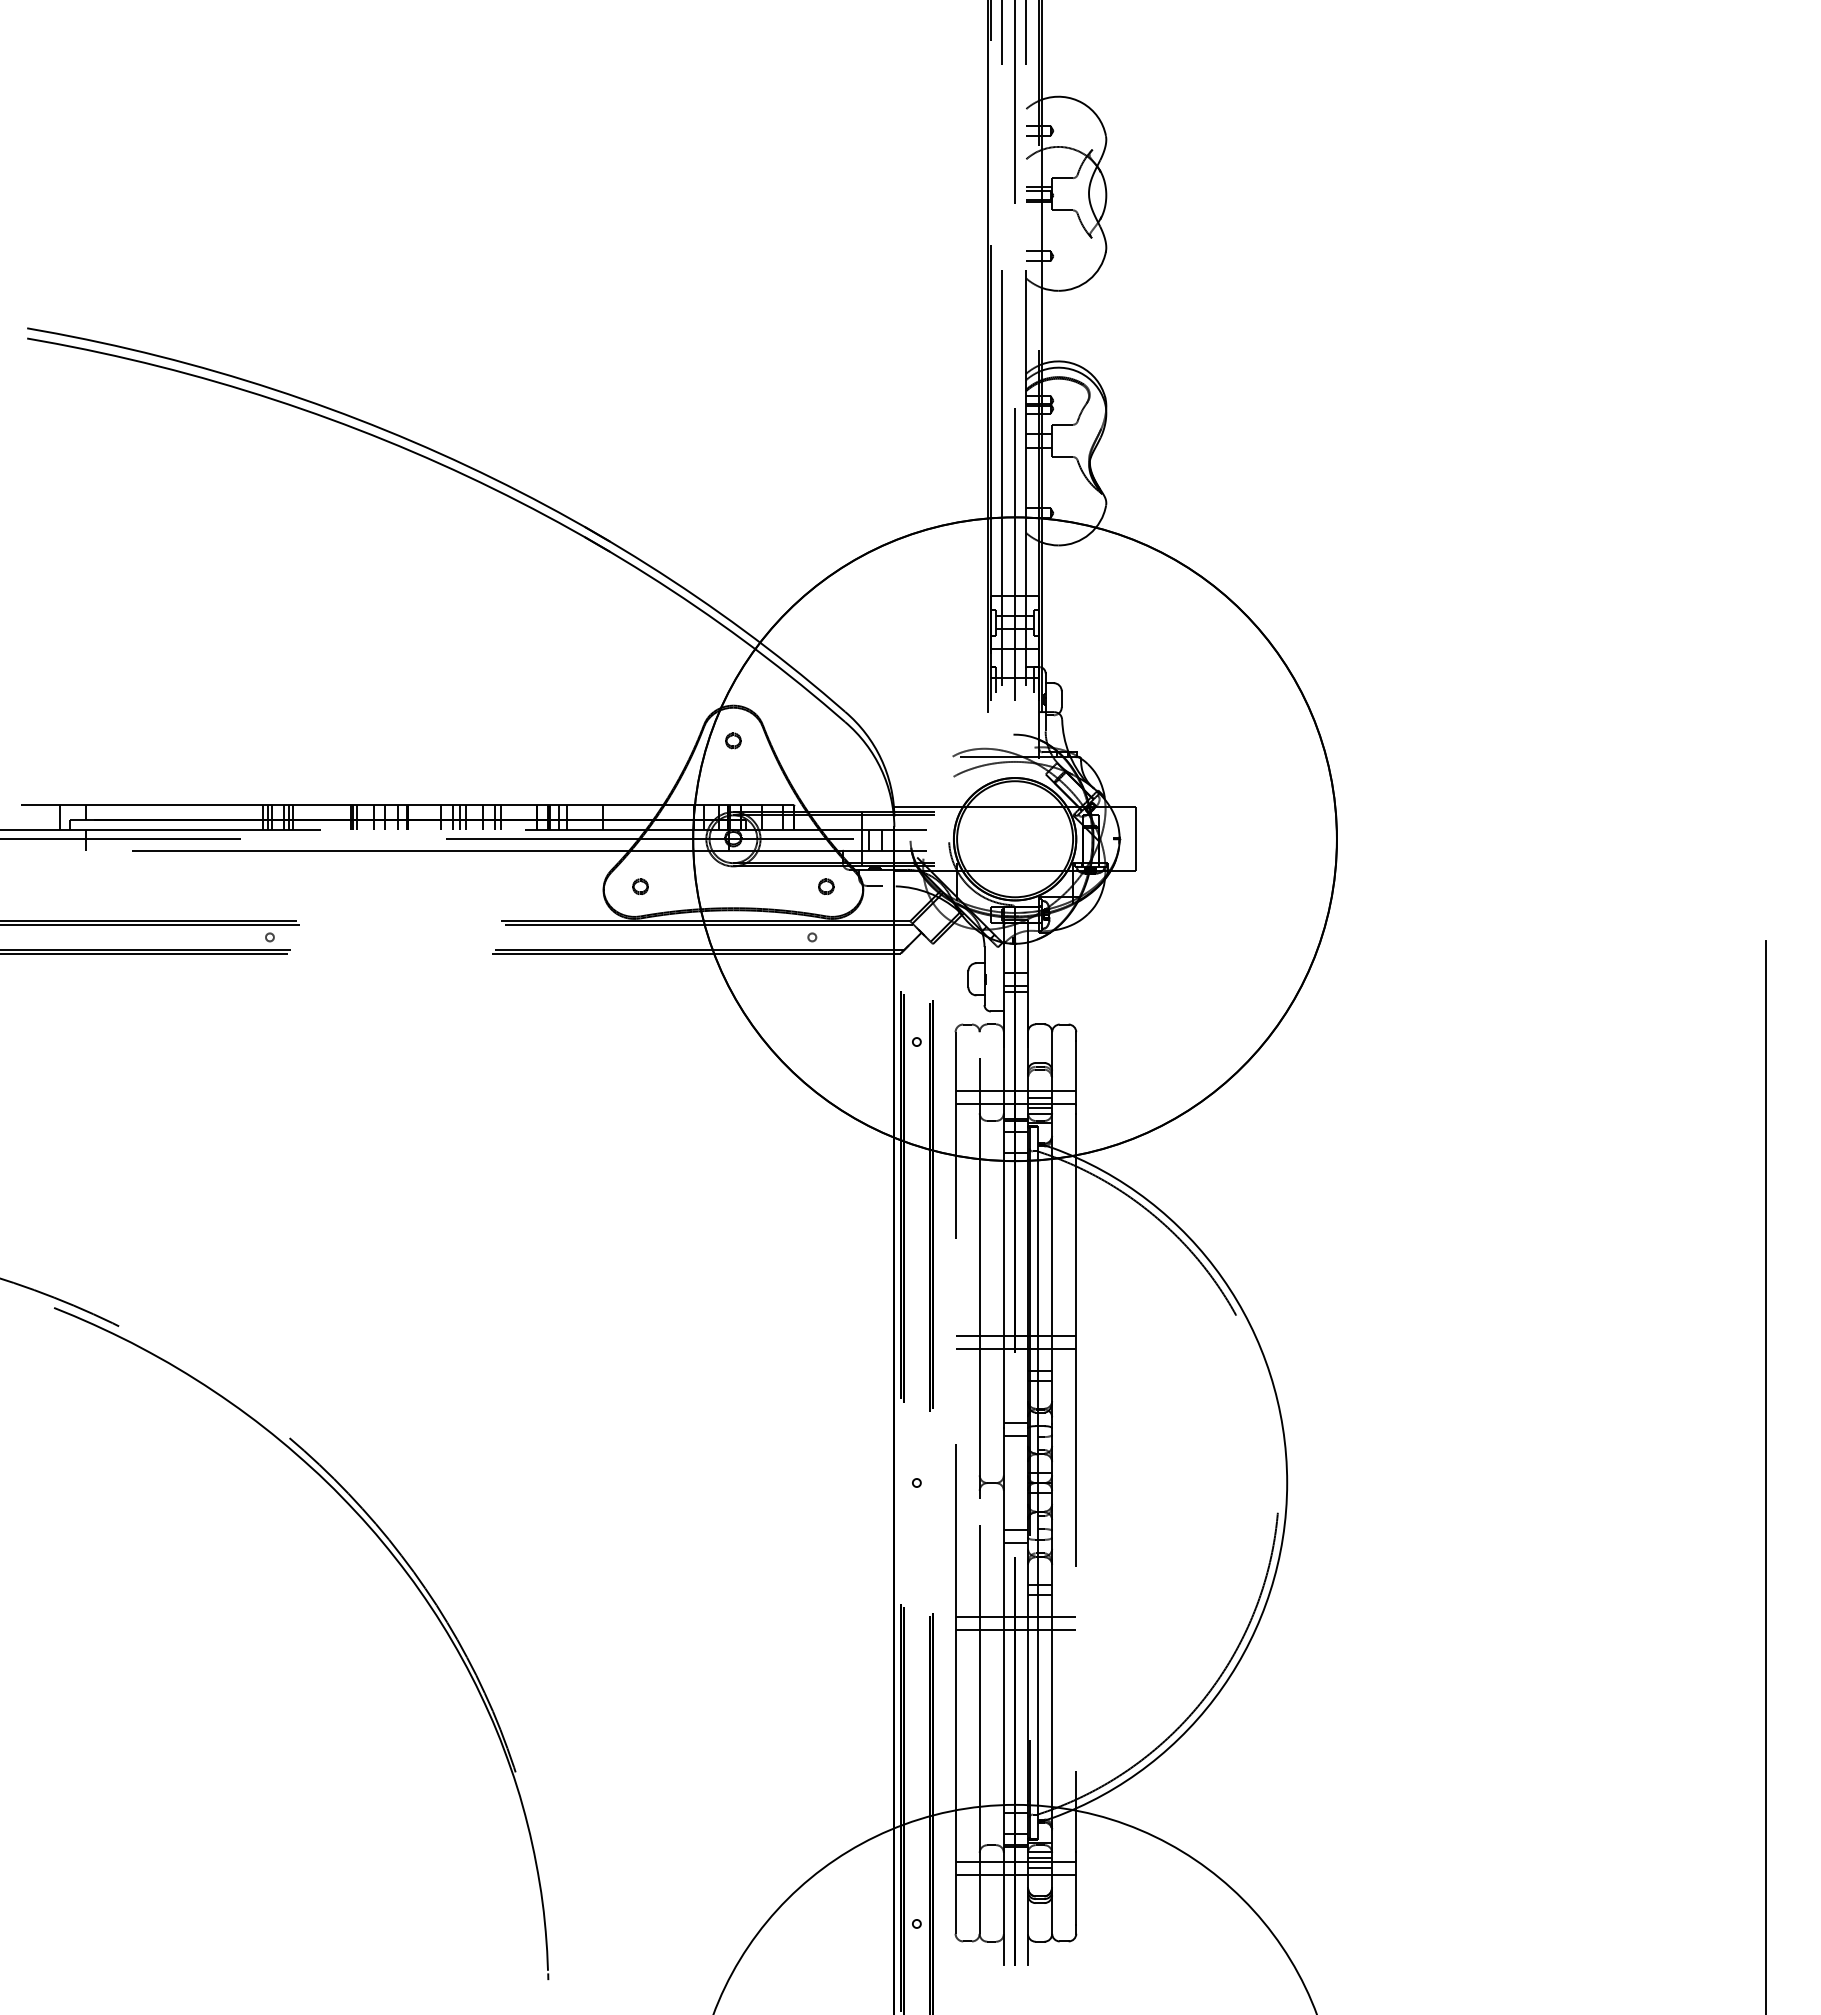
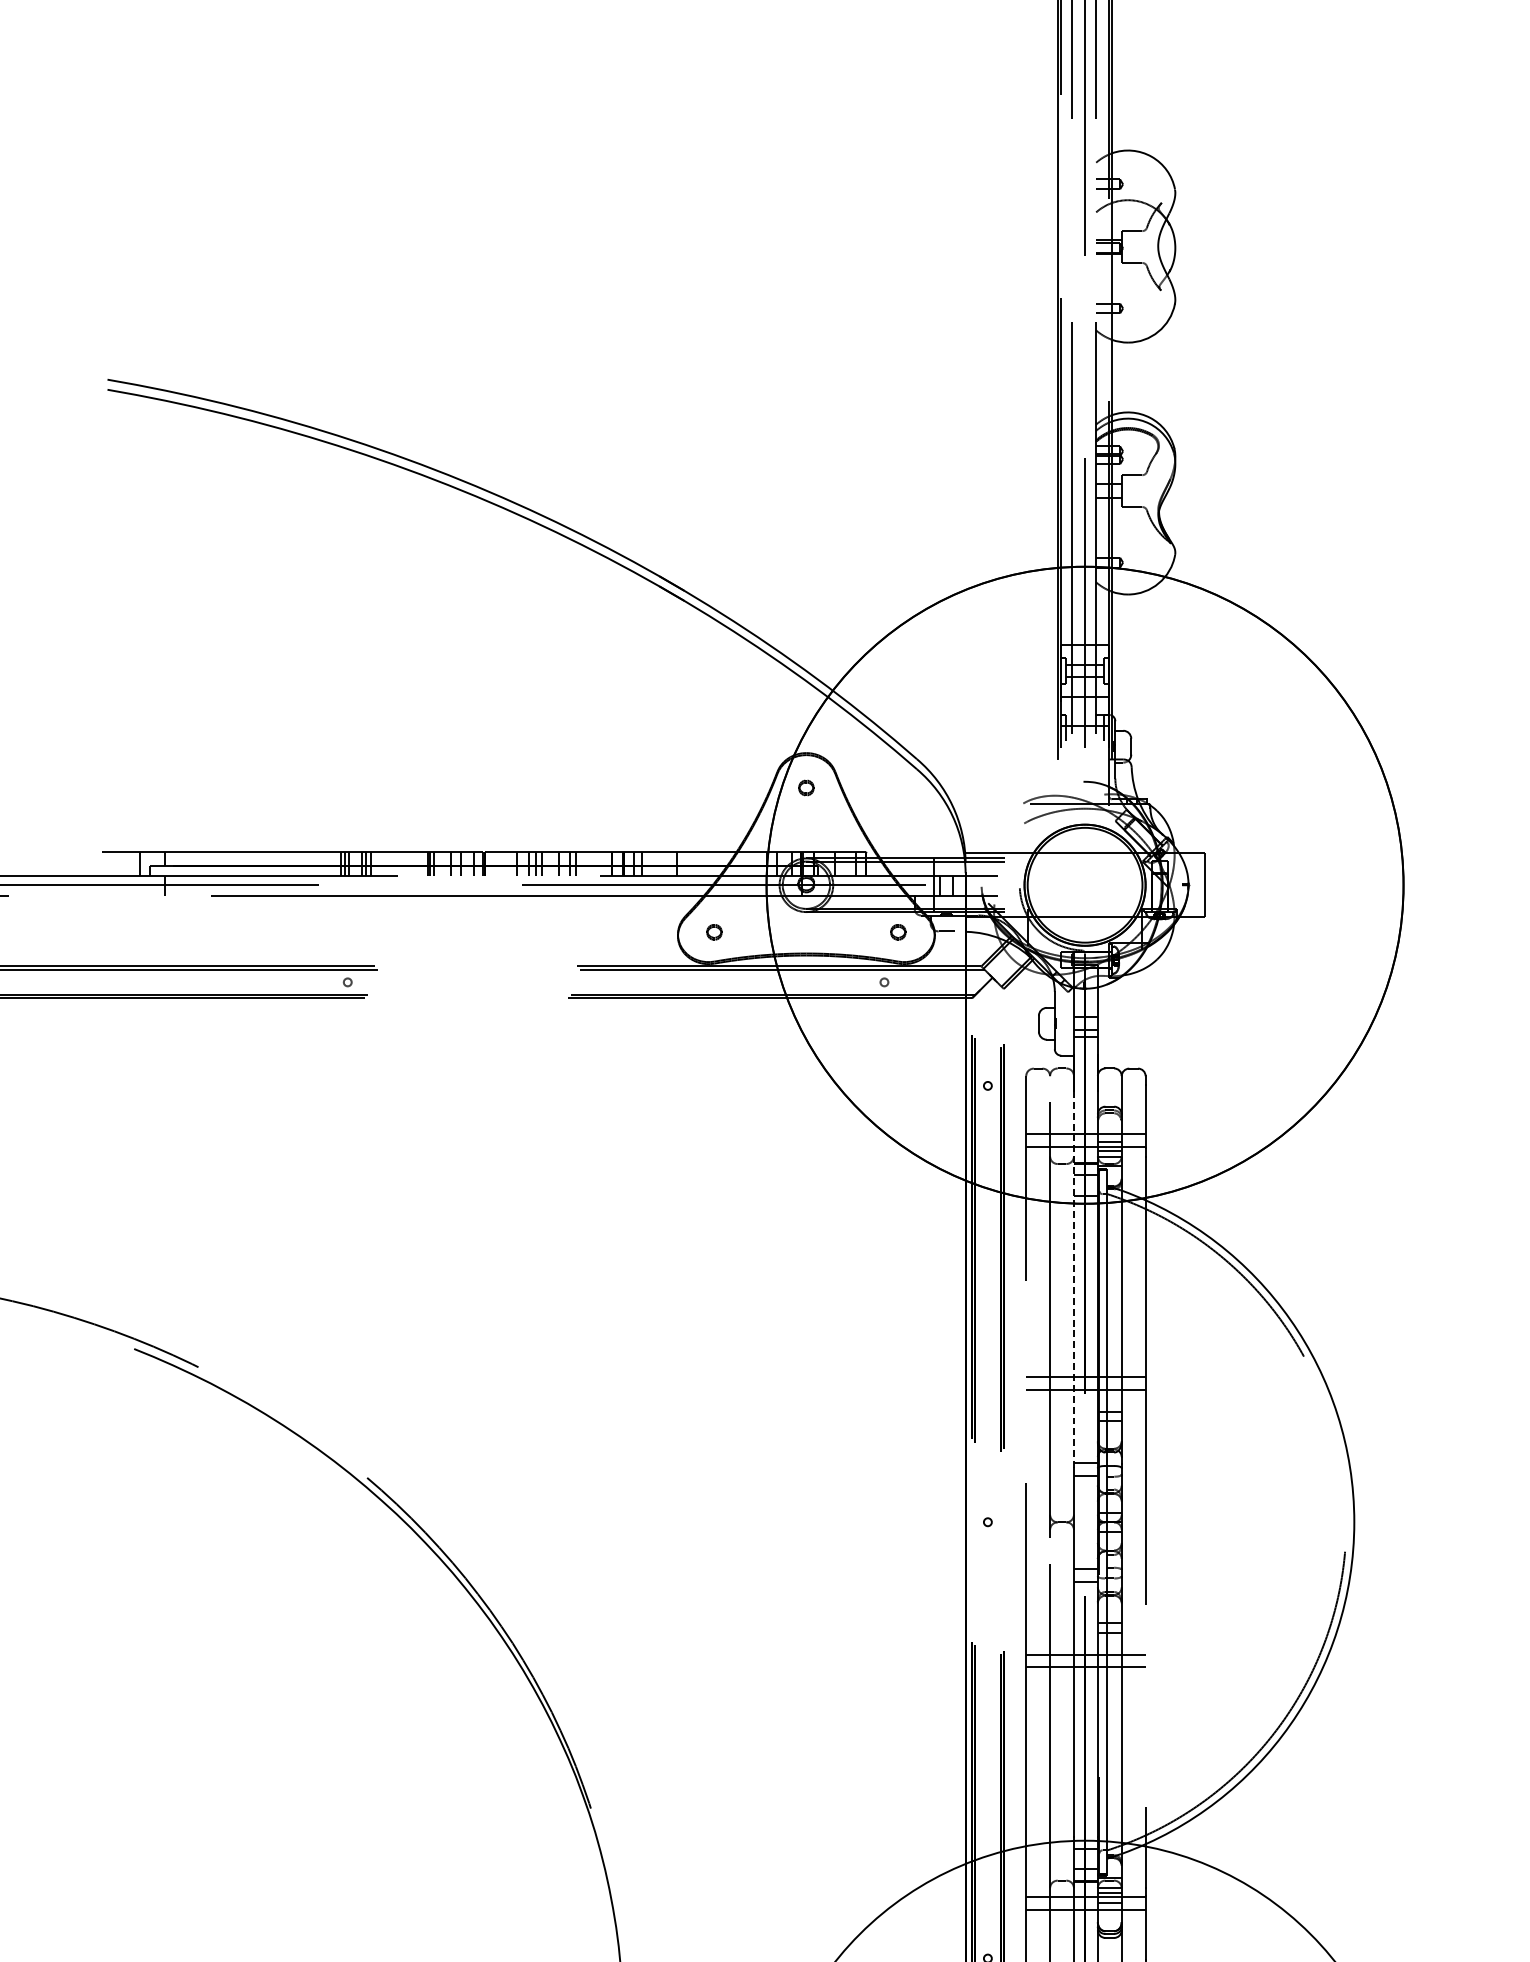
line: (1003, 1238) -> (1073, 1280), solid -> dashed

